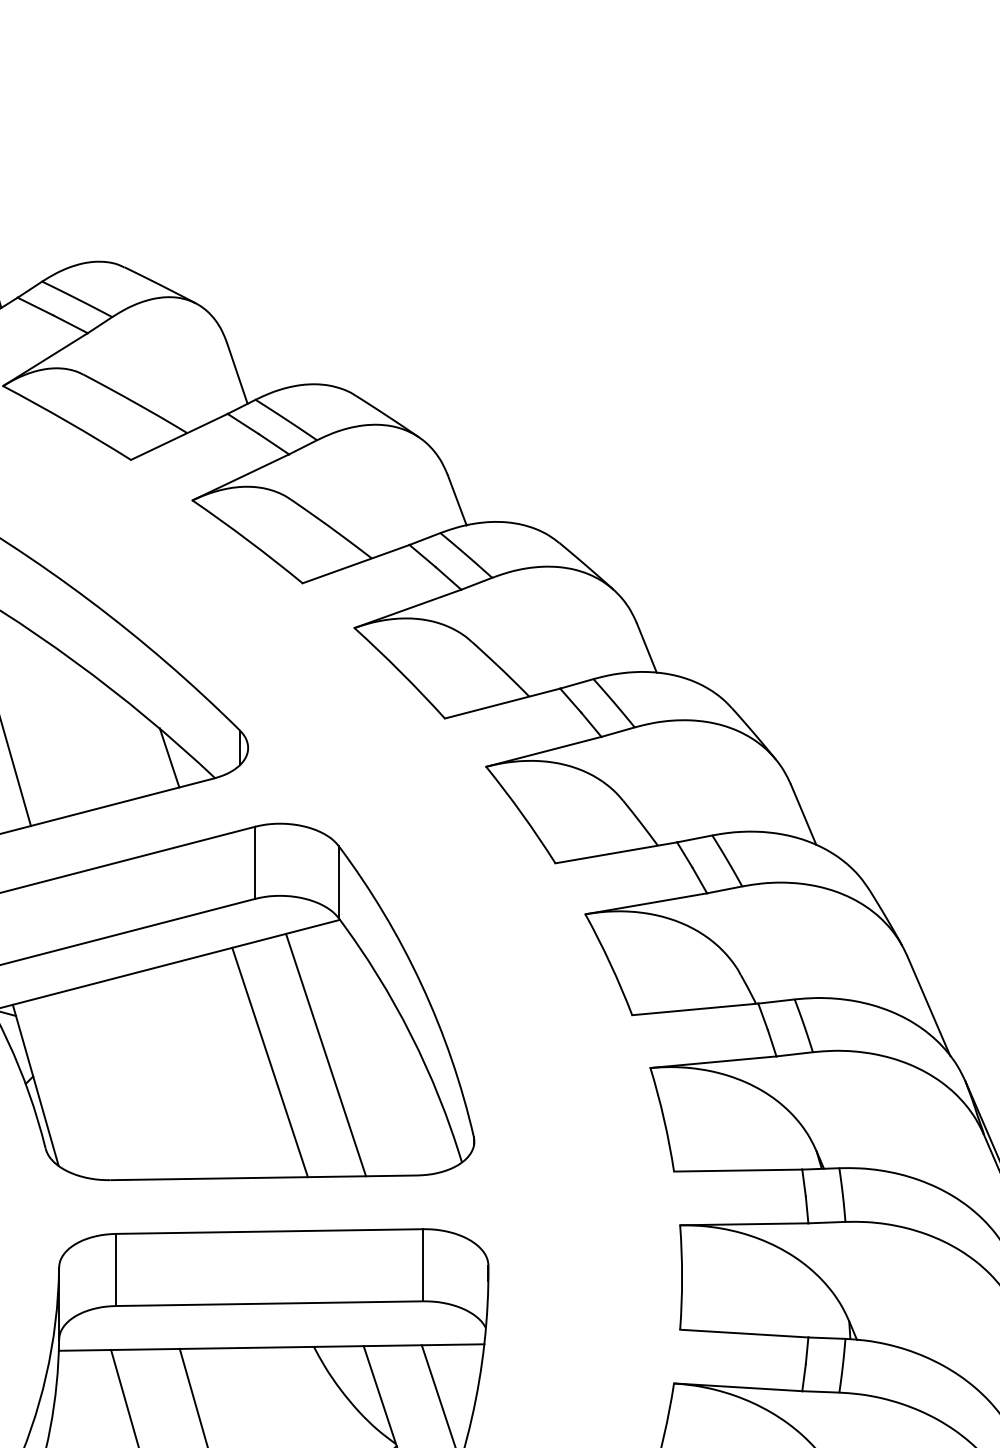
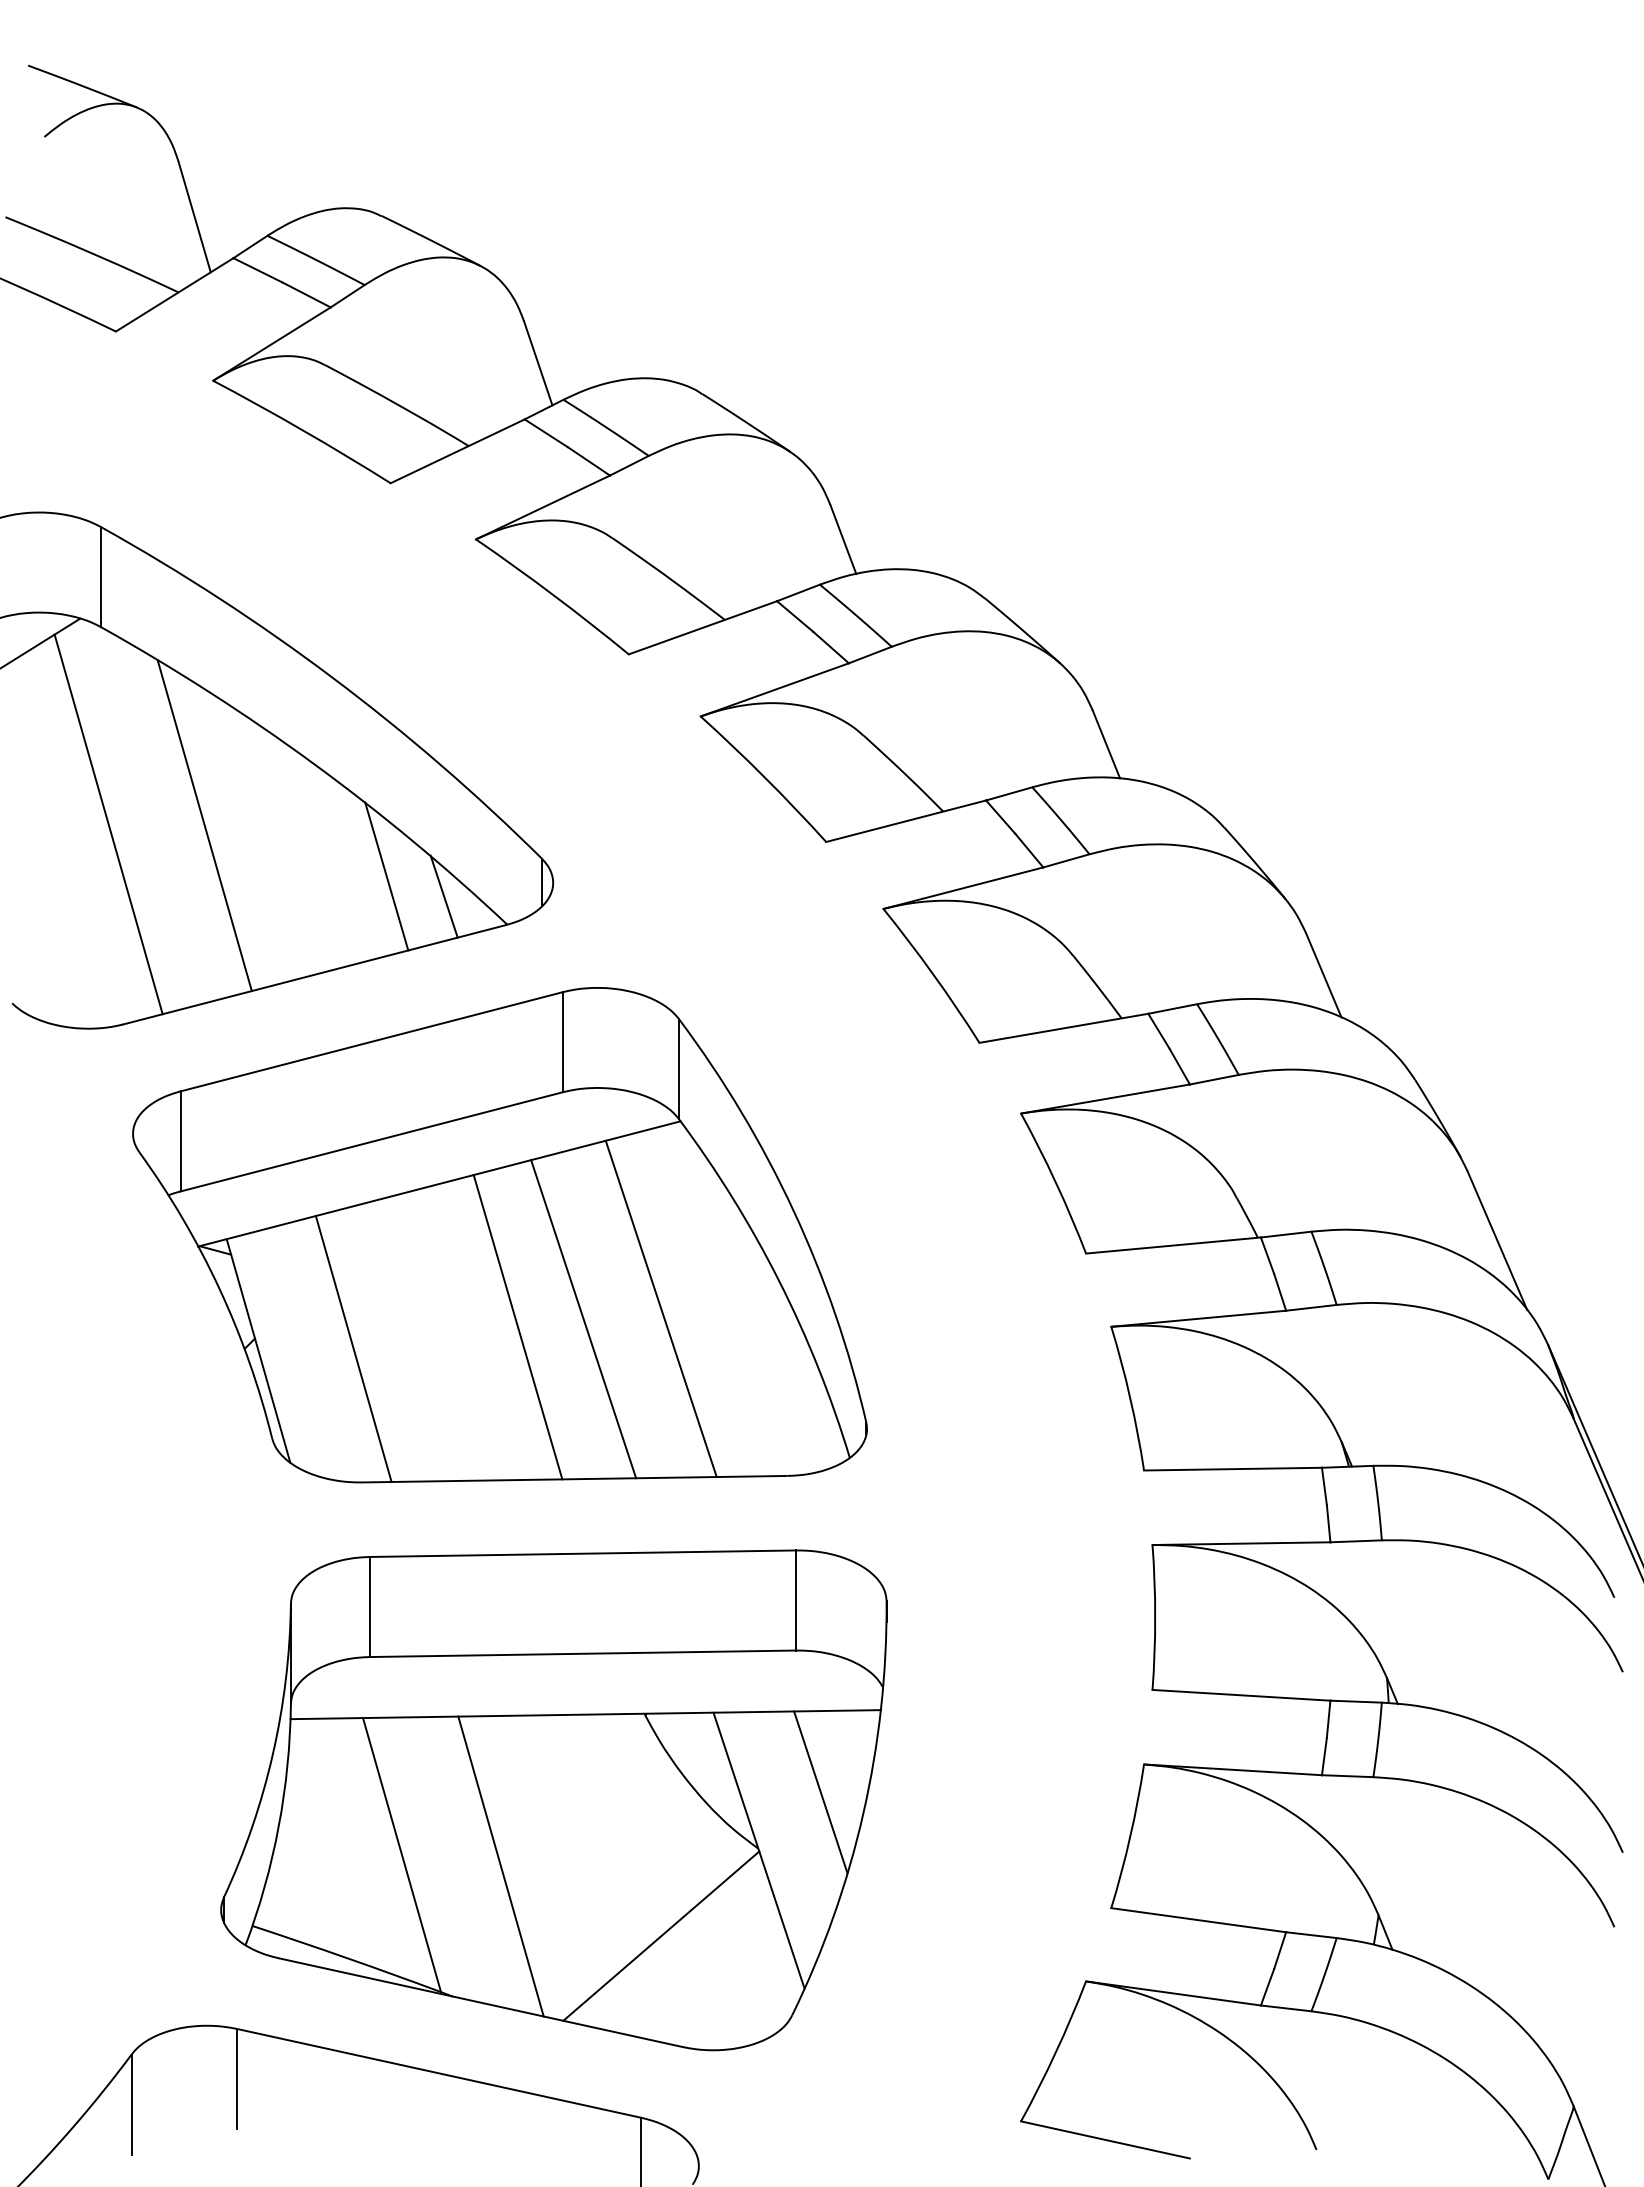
line: (128, 743) -> (386, 876), added
line: (222, 1068) -> (517, 1327), added
line: (104, 1083) -> (353, 1348), added

